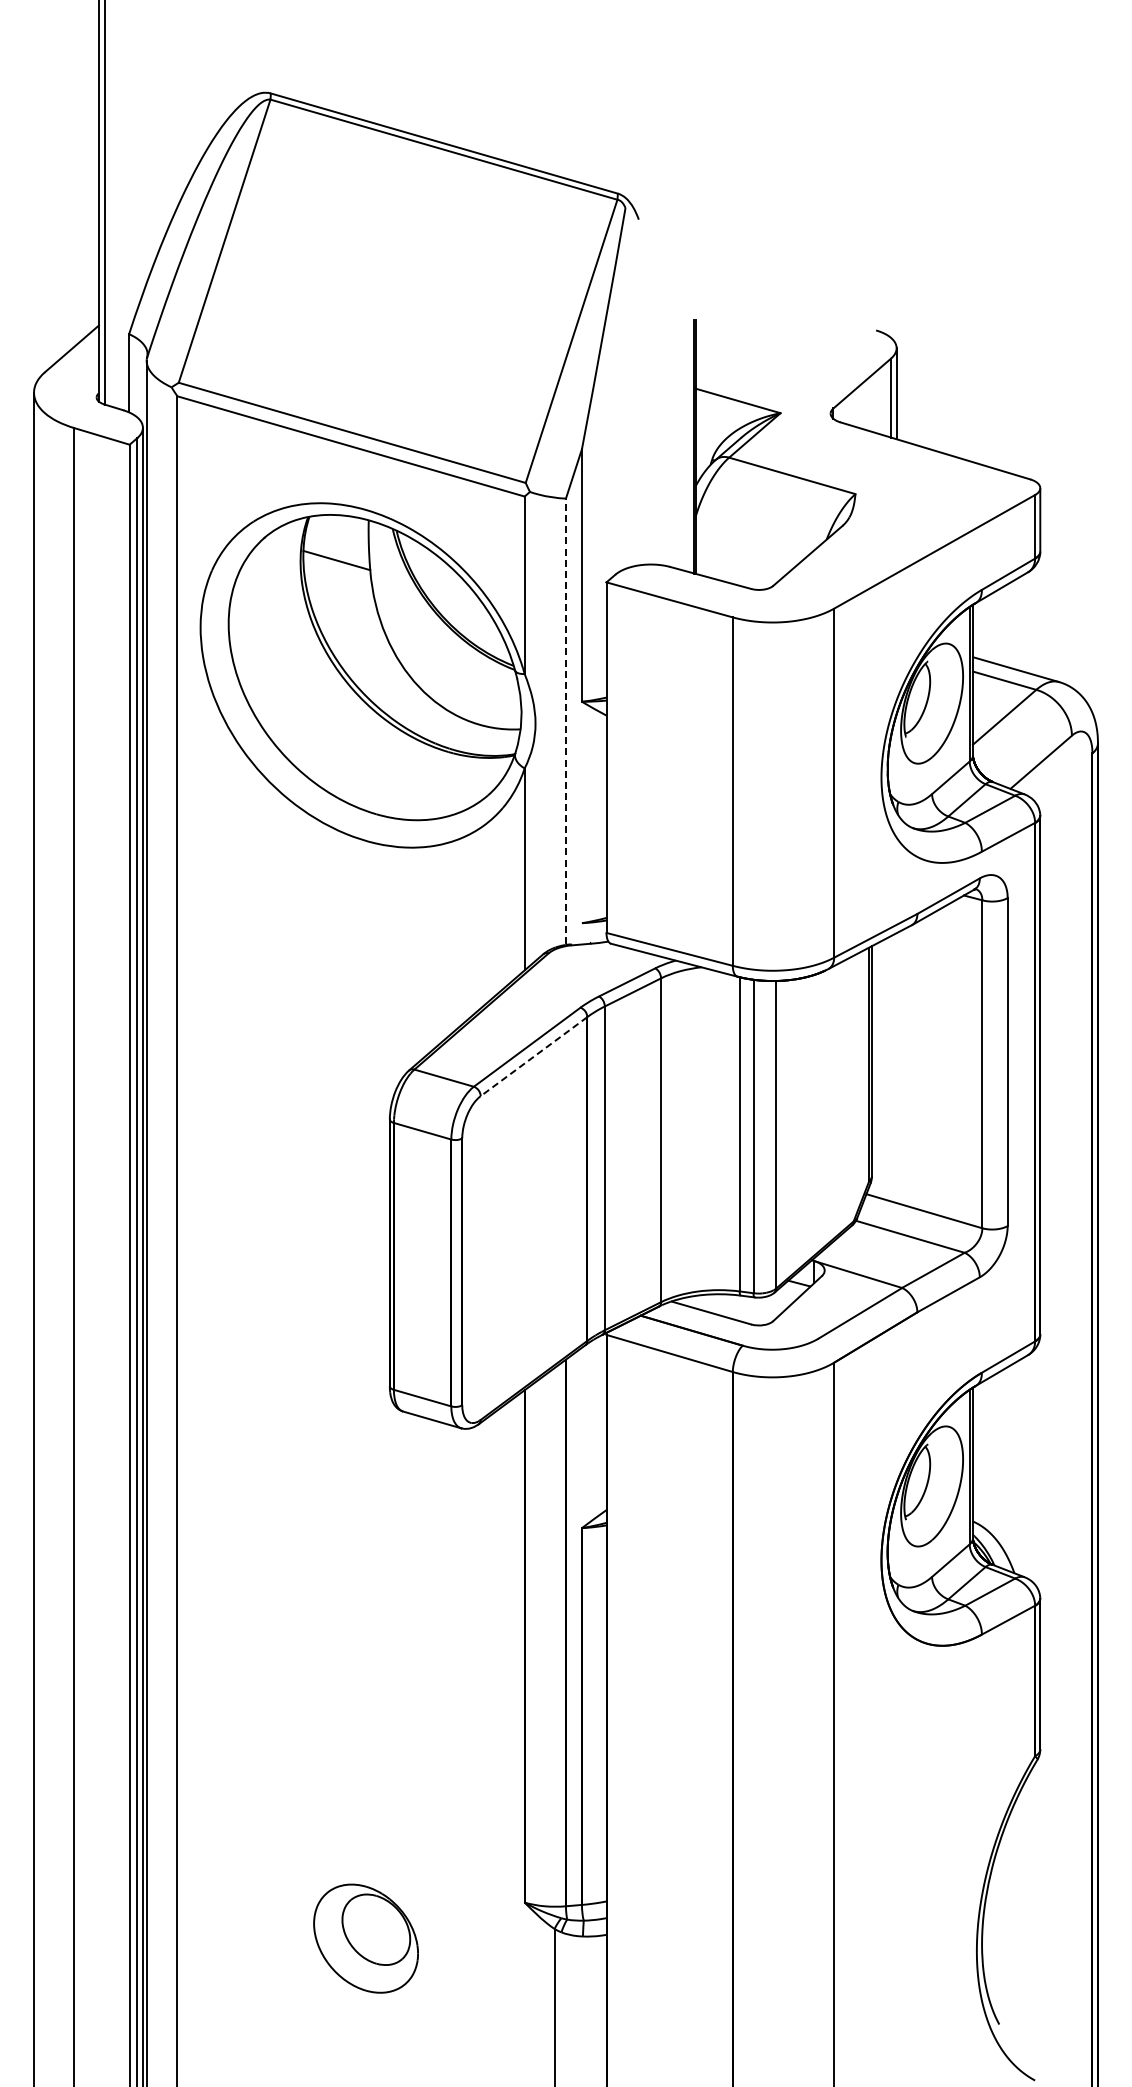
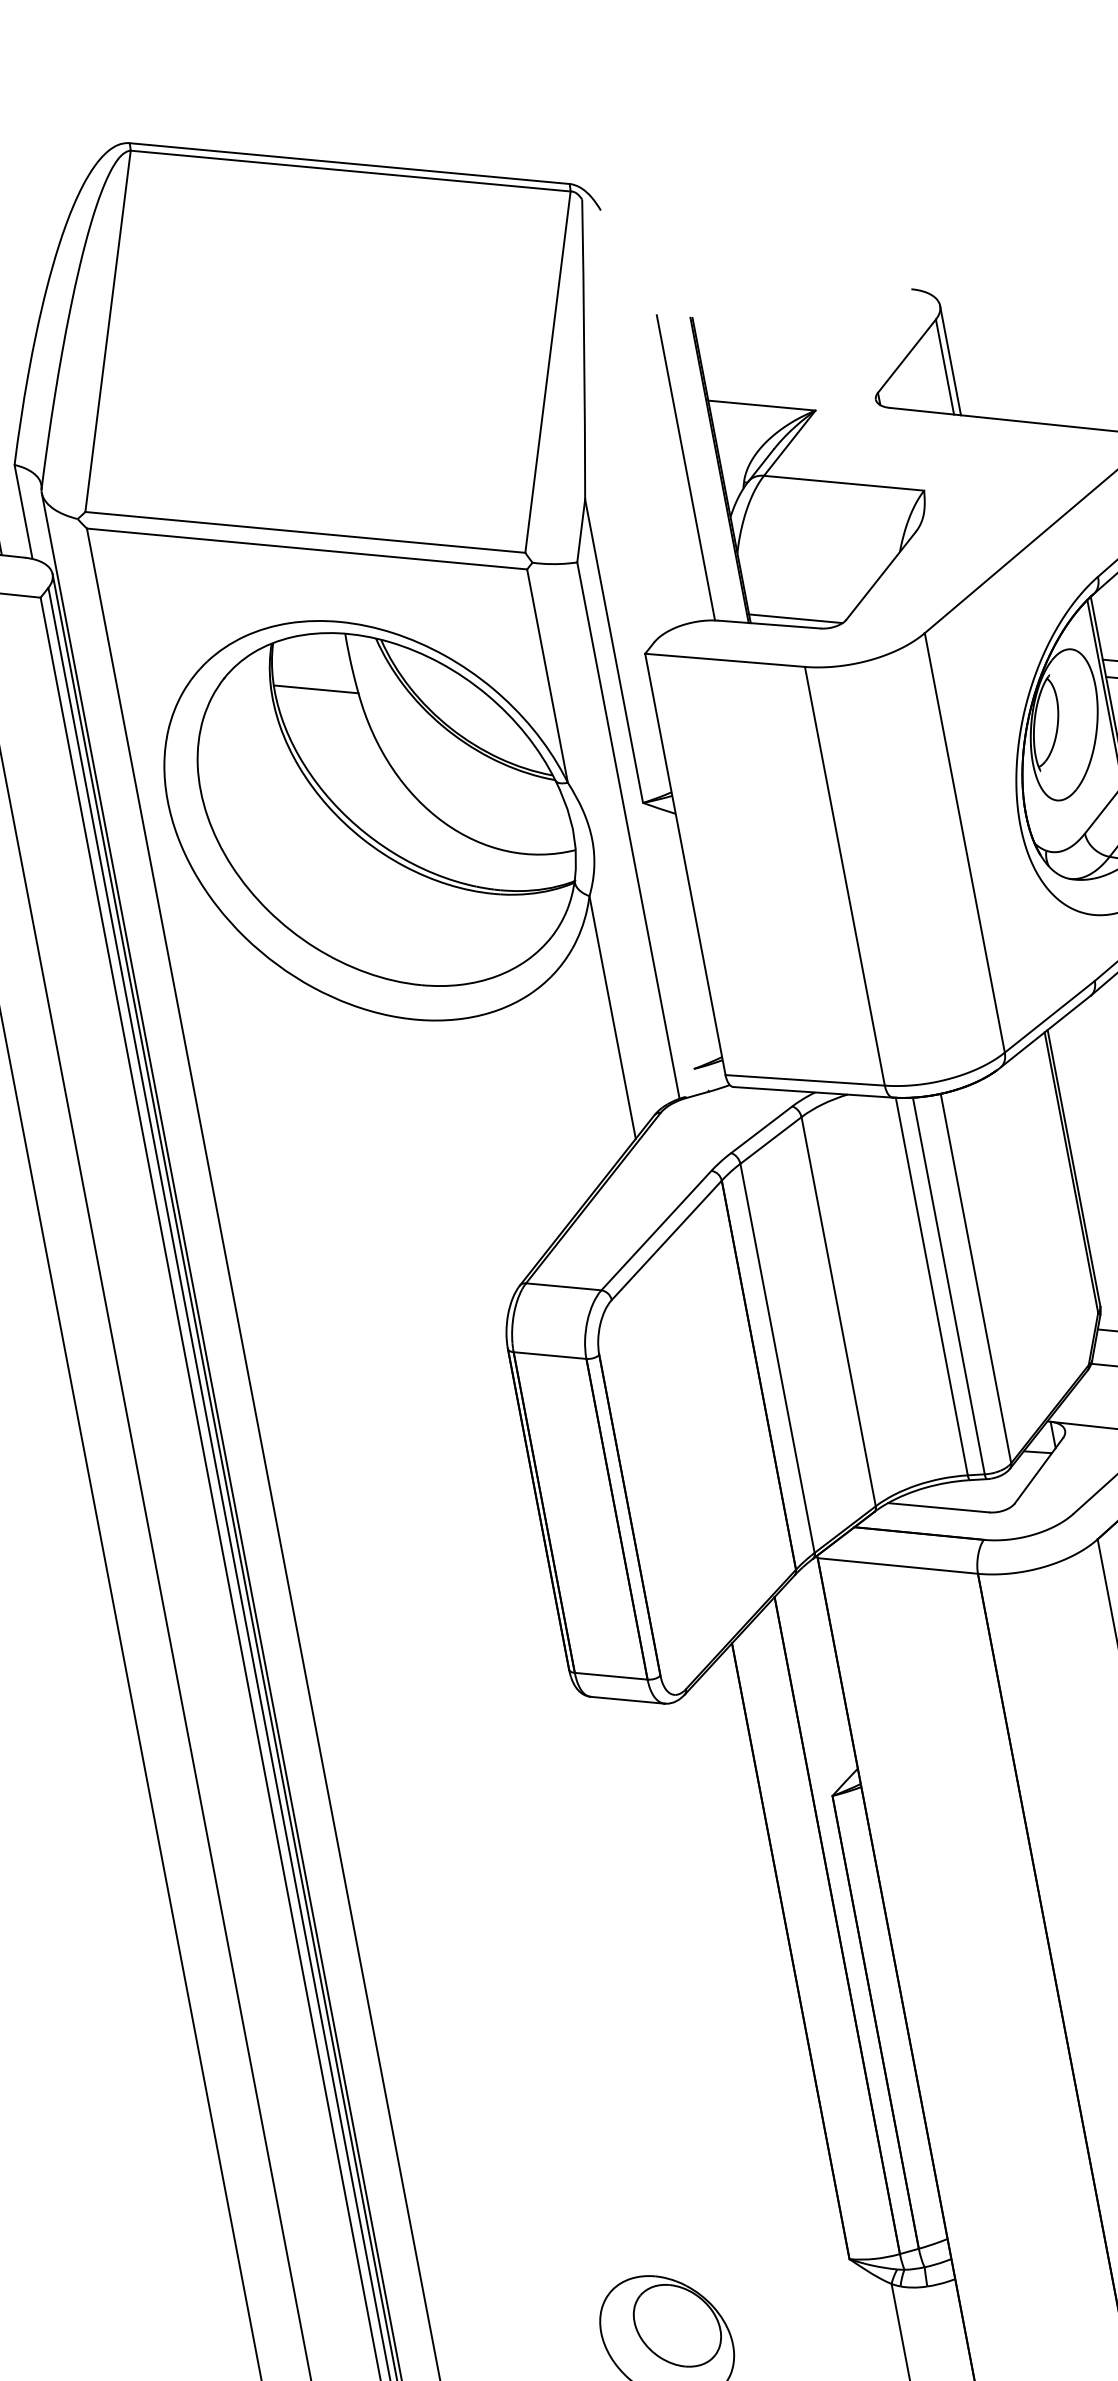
line: (667, 439) -> (685, 468), added
line: (732, 576) -> (795, 617), added
line: (565, 721) -> (627, 830), dashed -> solid
line: (533, 1056) -> (666, 1240), dashed -> solid

